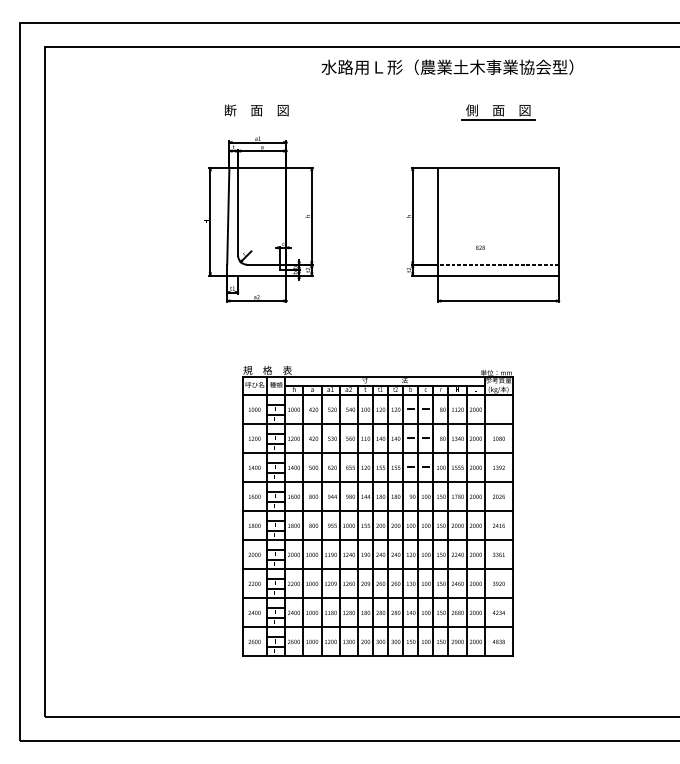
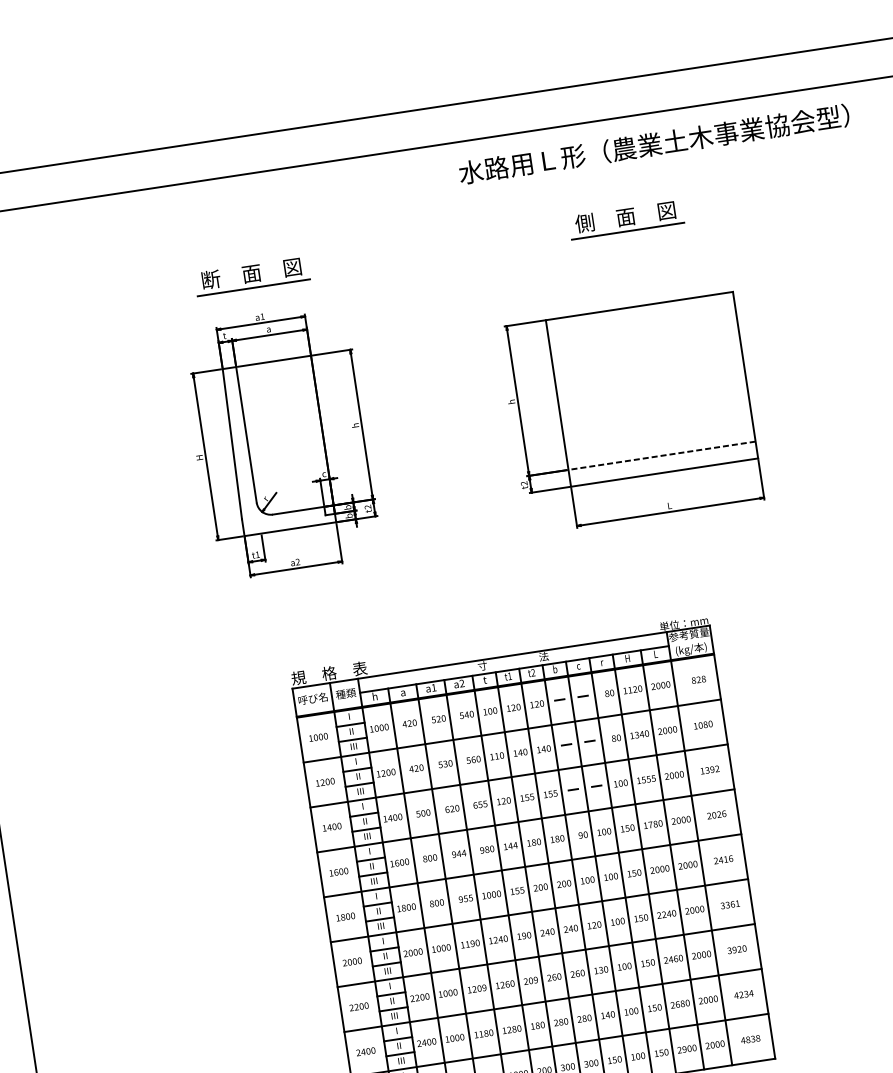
text: (447, 66) -> (654, 143), moved
line: (256, 119) -> (253, 287), added
text: (480, 247) -> (698, 679), moved

